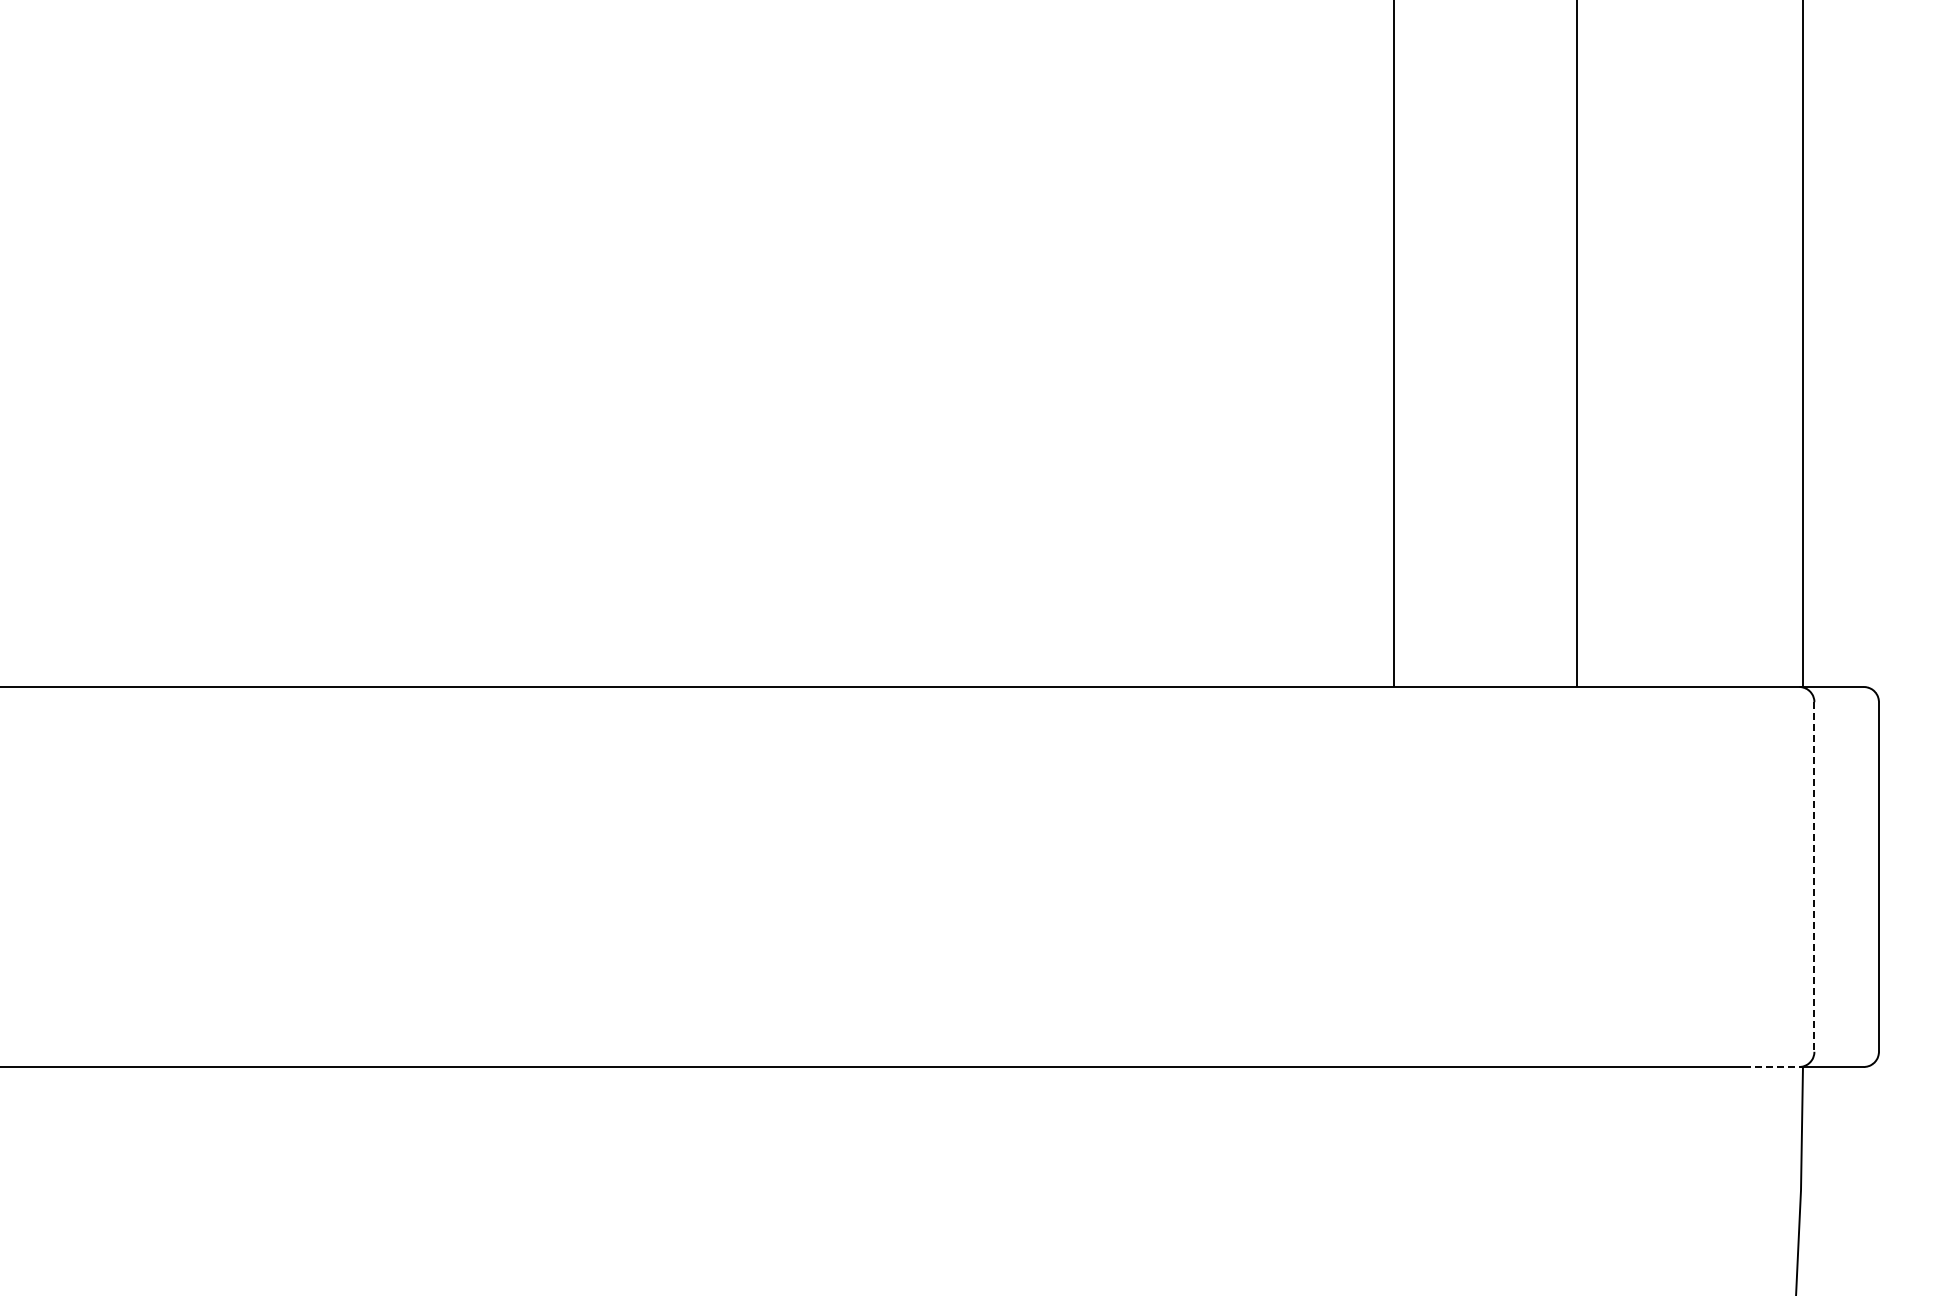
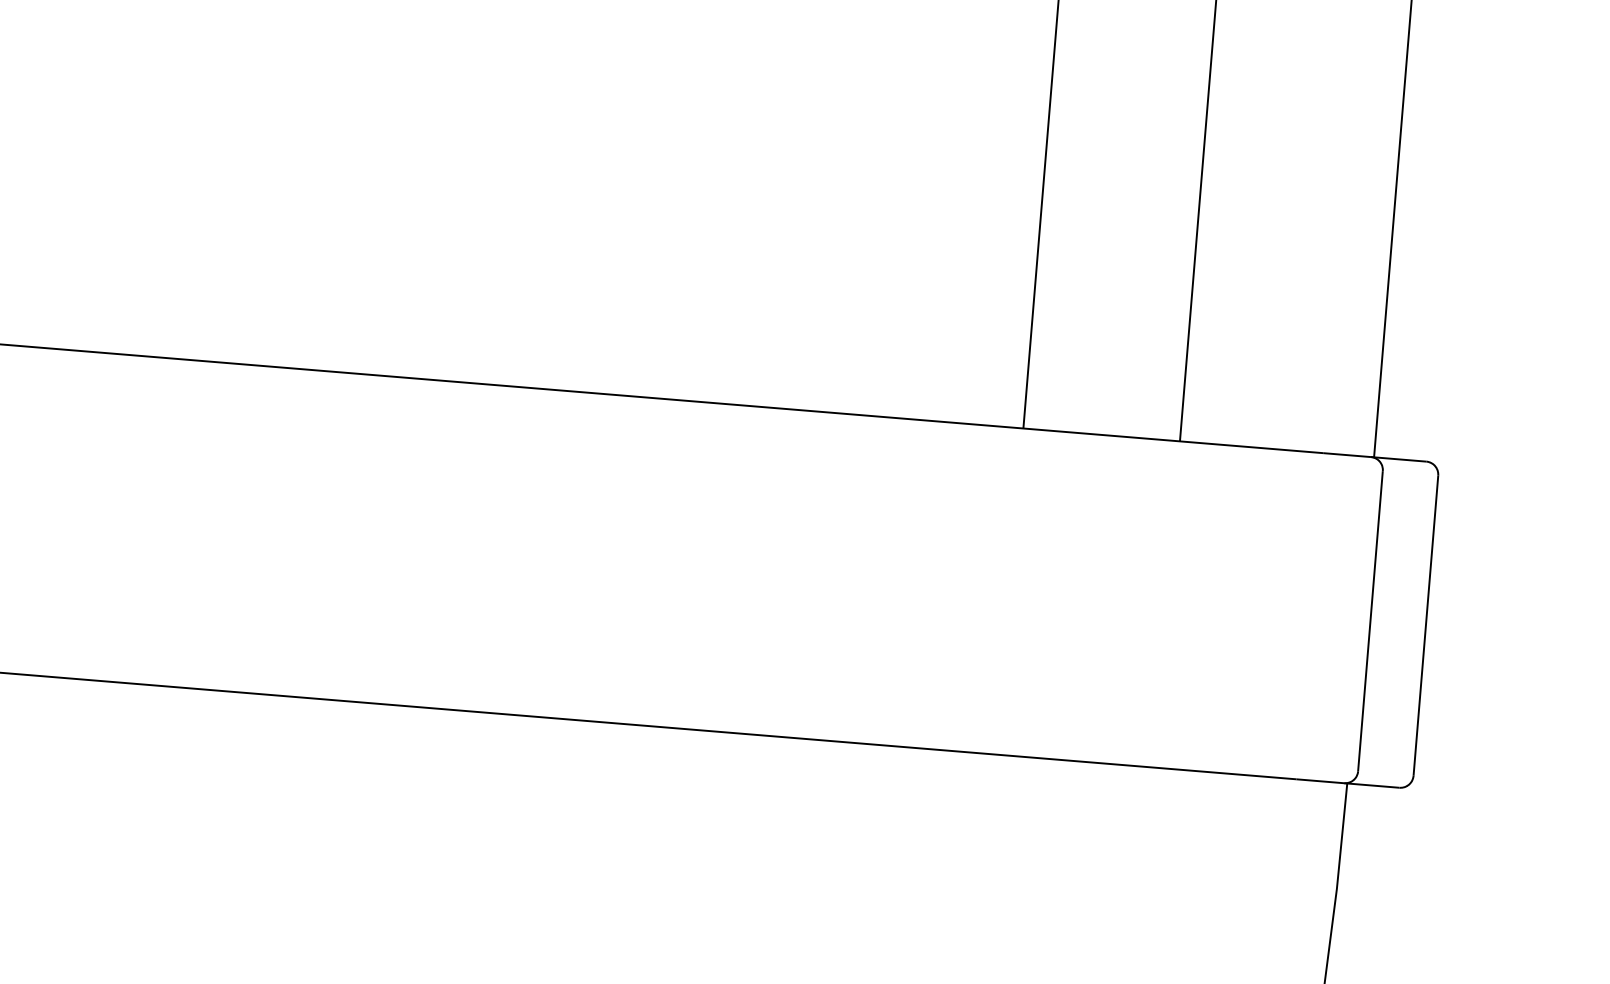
line: (1814, 877) -> (1370, 621), dashed -> solid
line: (1771, 1067) -> (1320, 781), dashed -> solid

